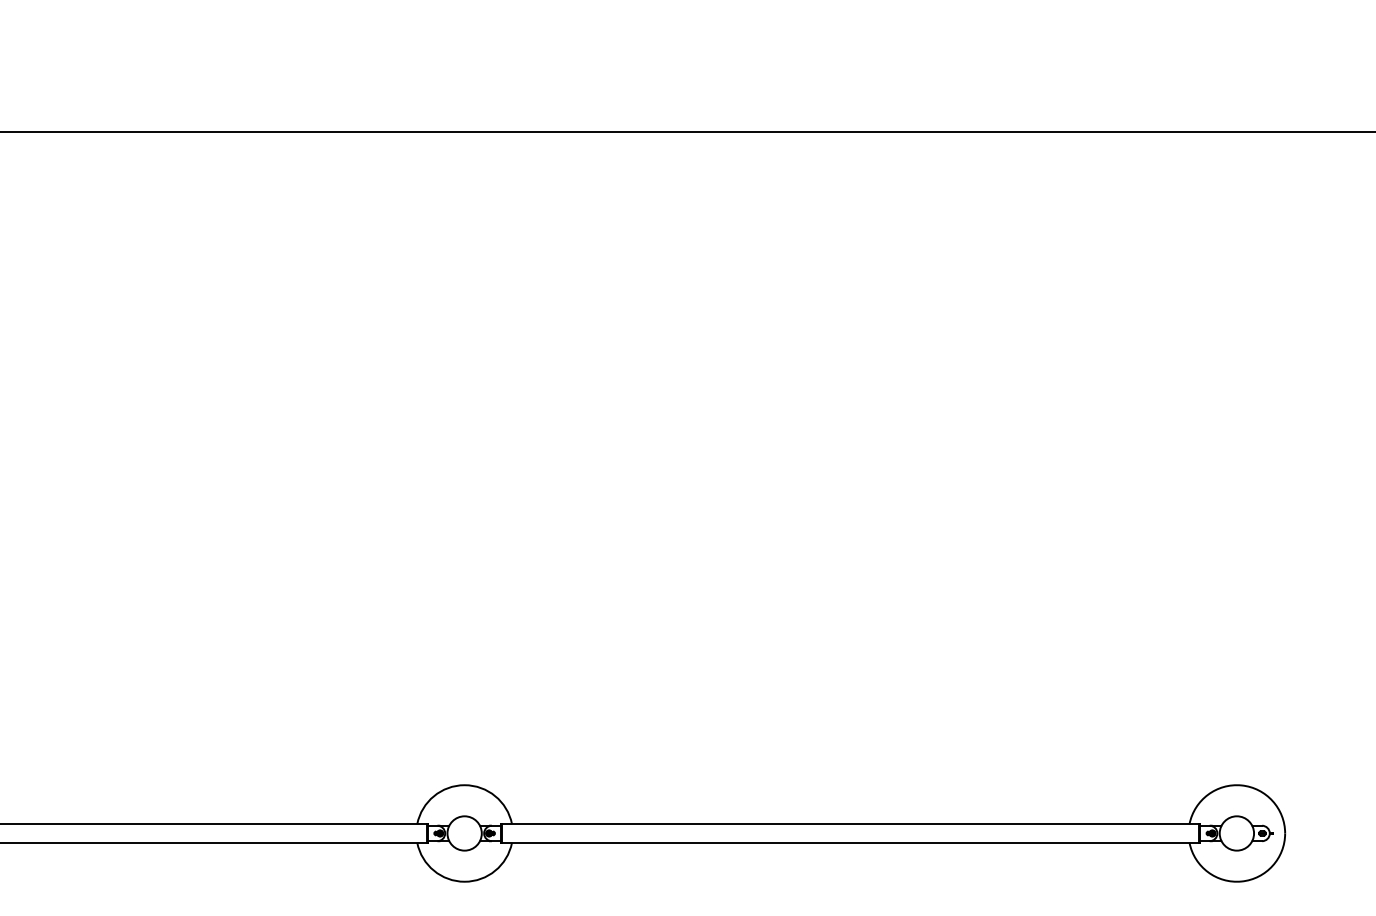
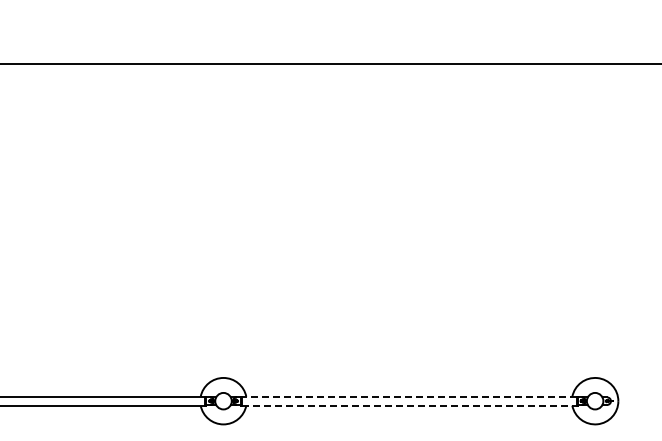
line: (851, 823) -> (409, 396), solid -> dashed
line: (851, 842) -> (409, 405), solid -> dashed

